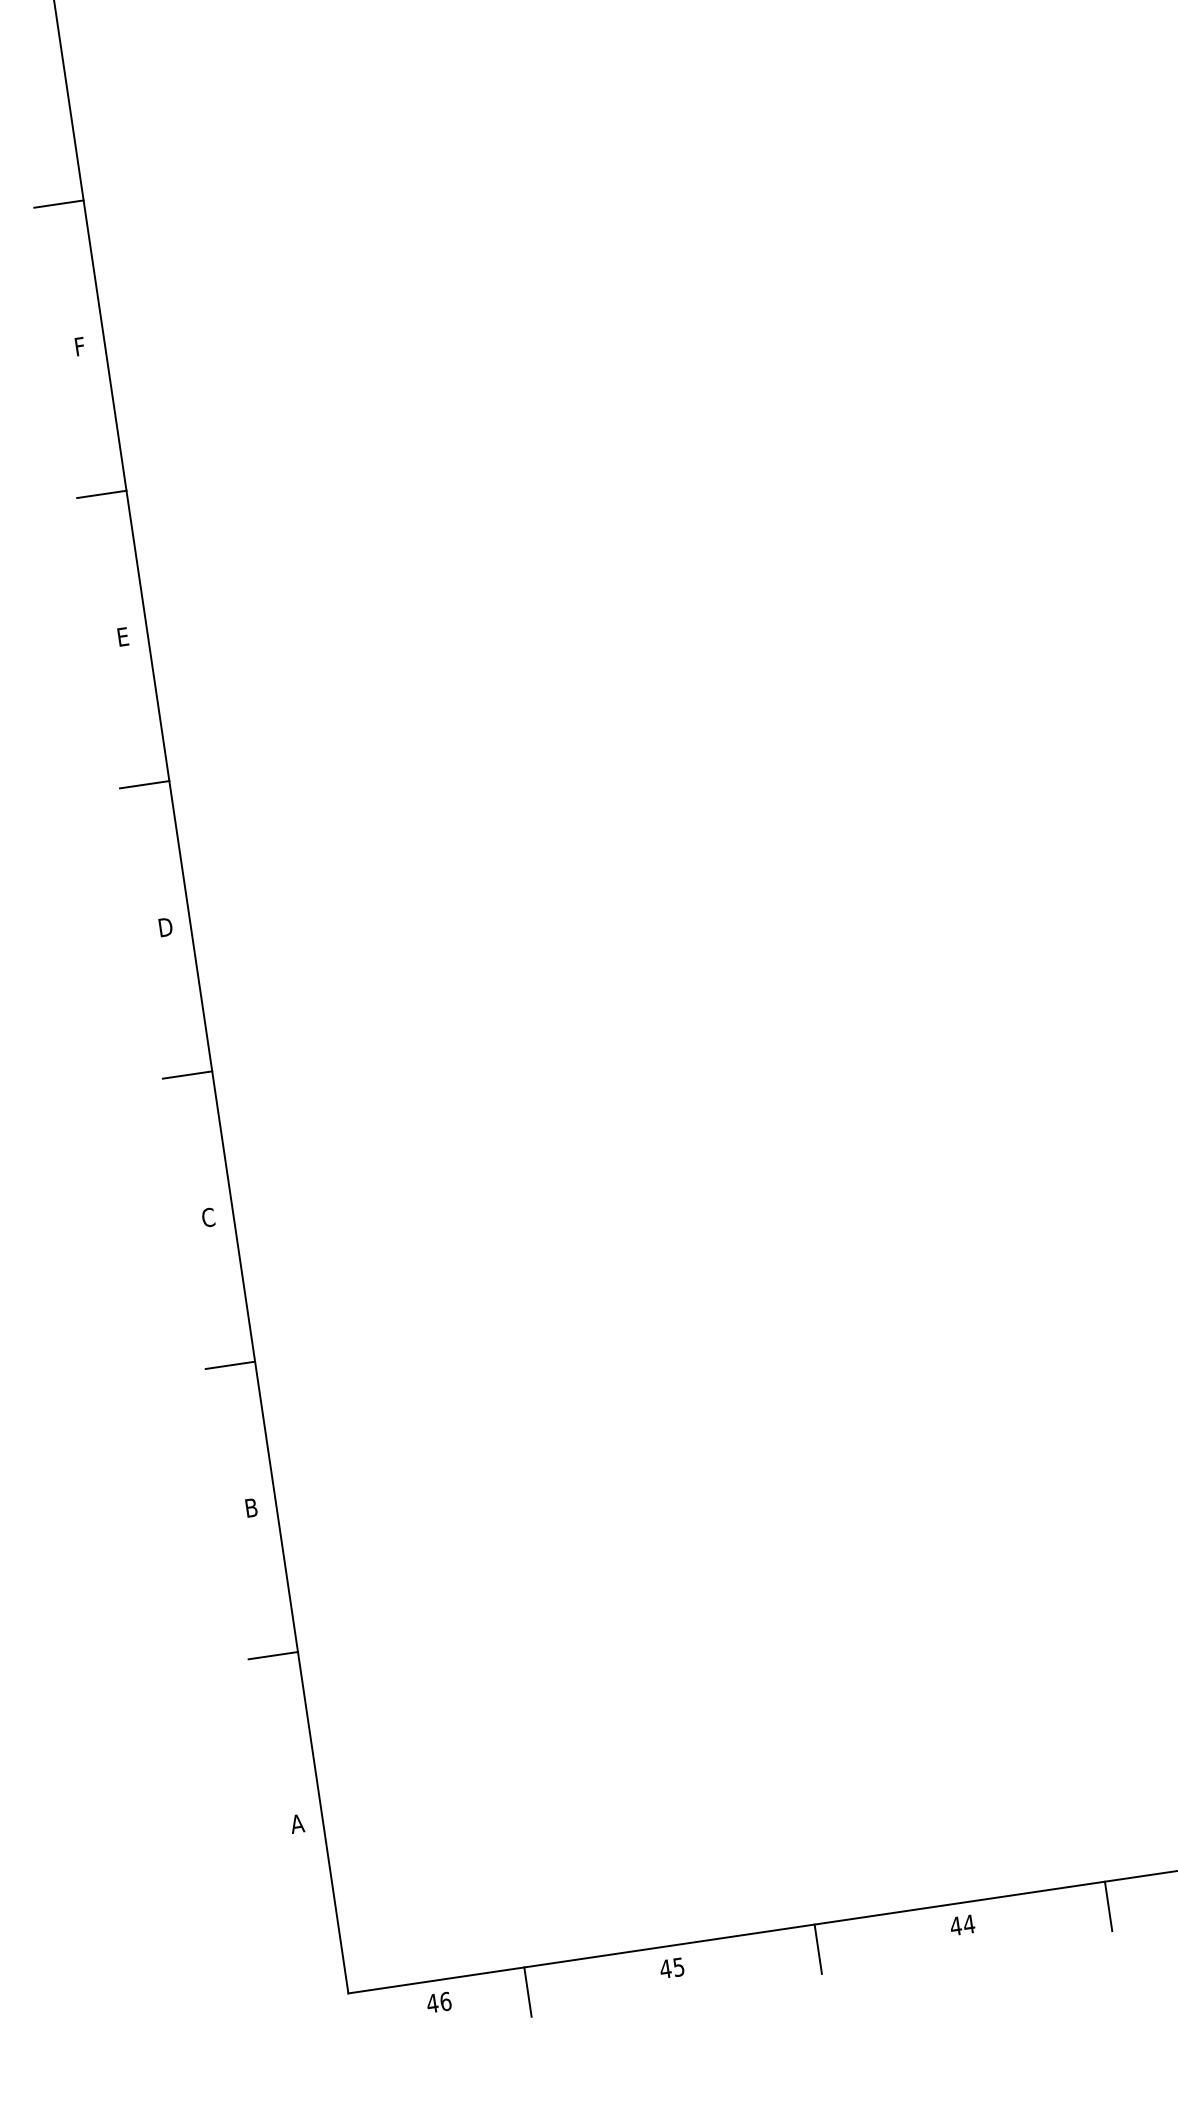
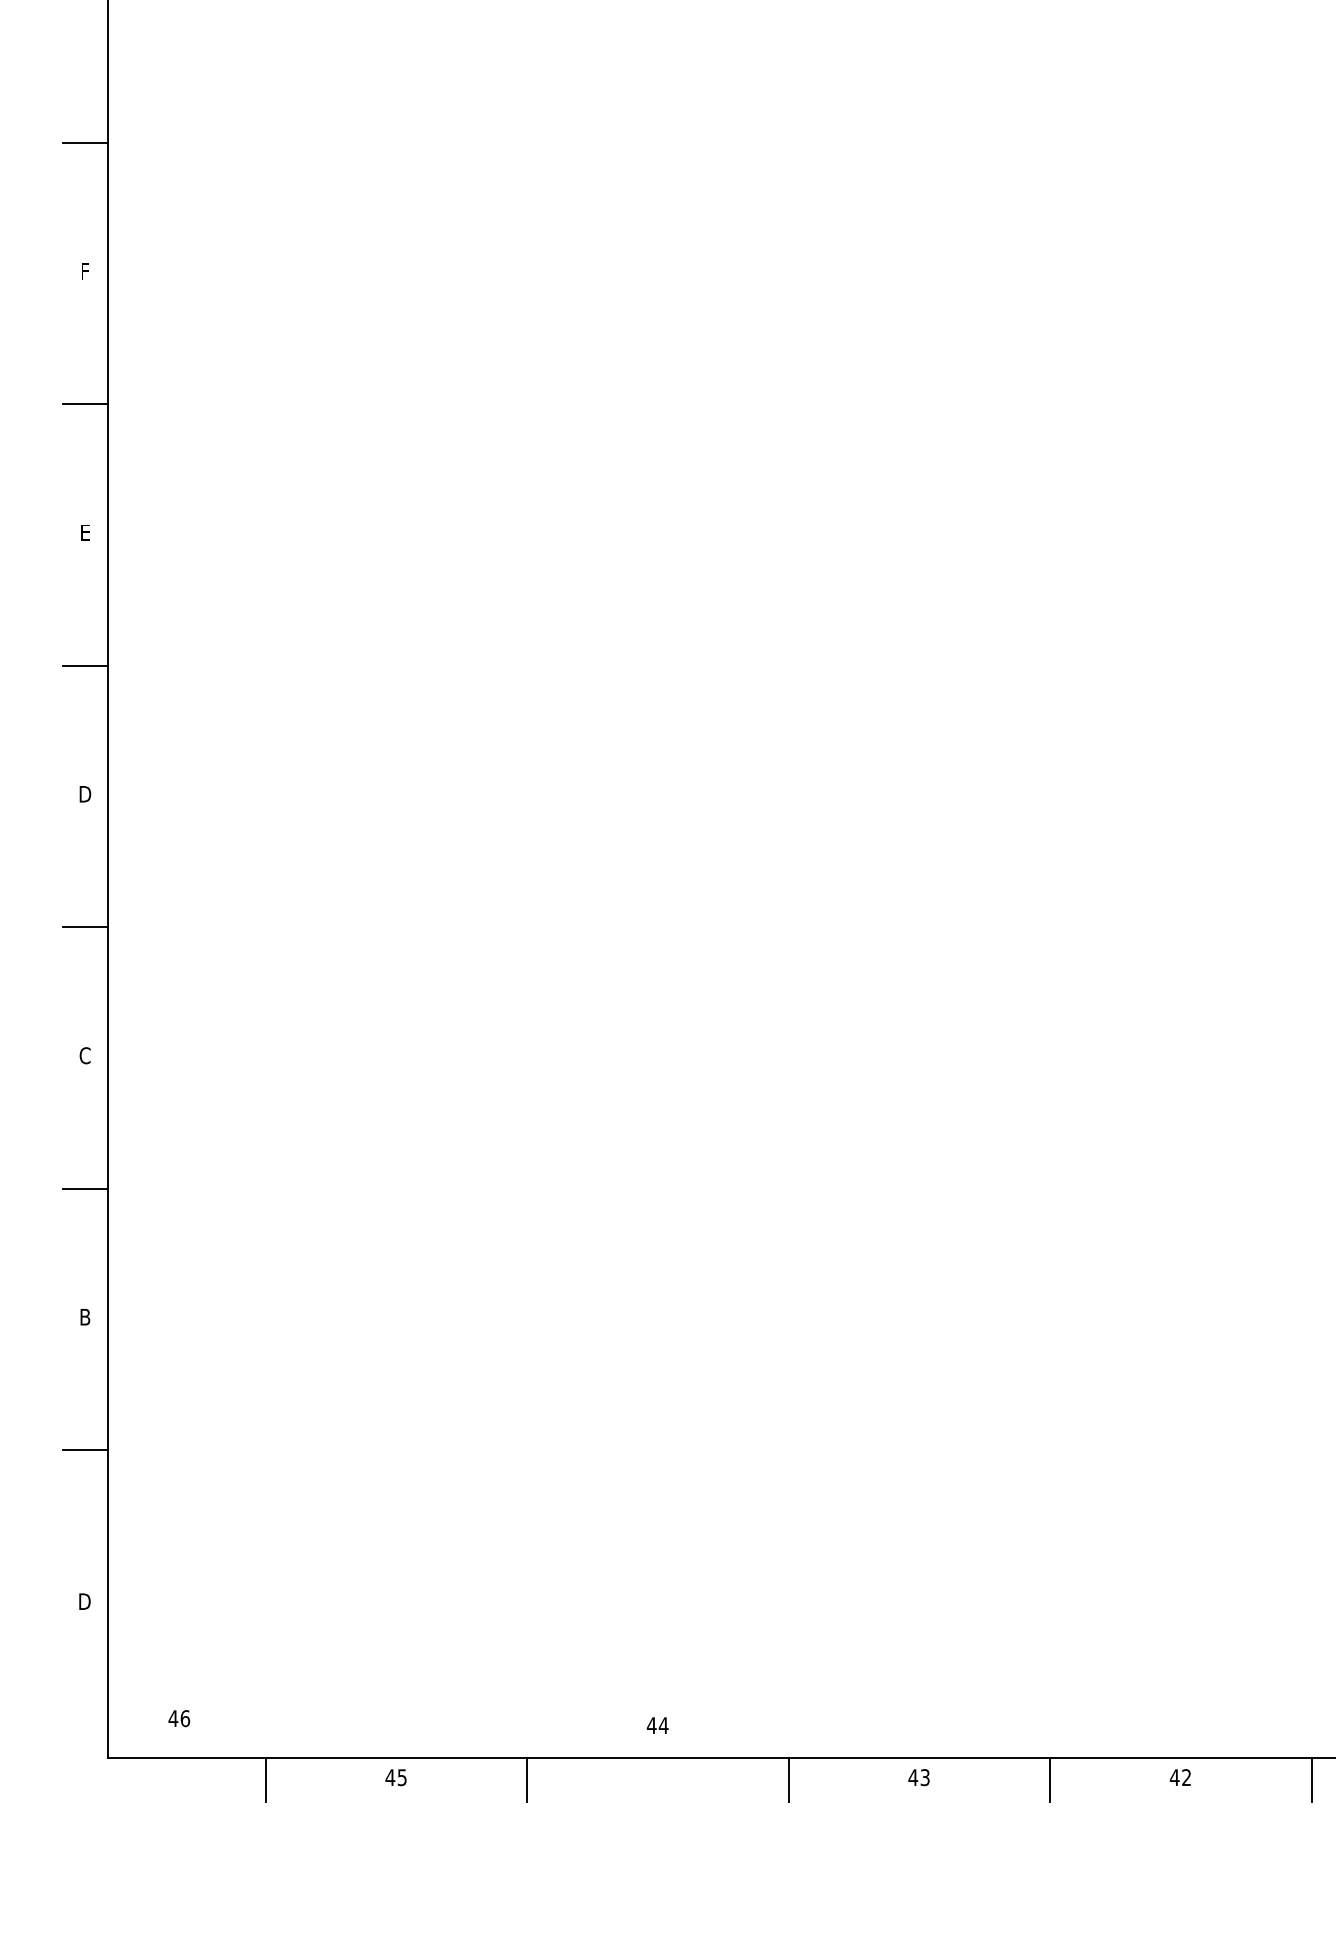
text: (297, 1823) -> (84, 1601), A -> D
text: (962, 1925) -> (657, 1725), moved
text: (439, 2002) -> (179, 1718), moved

